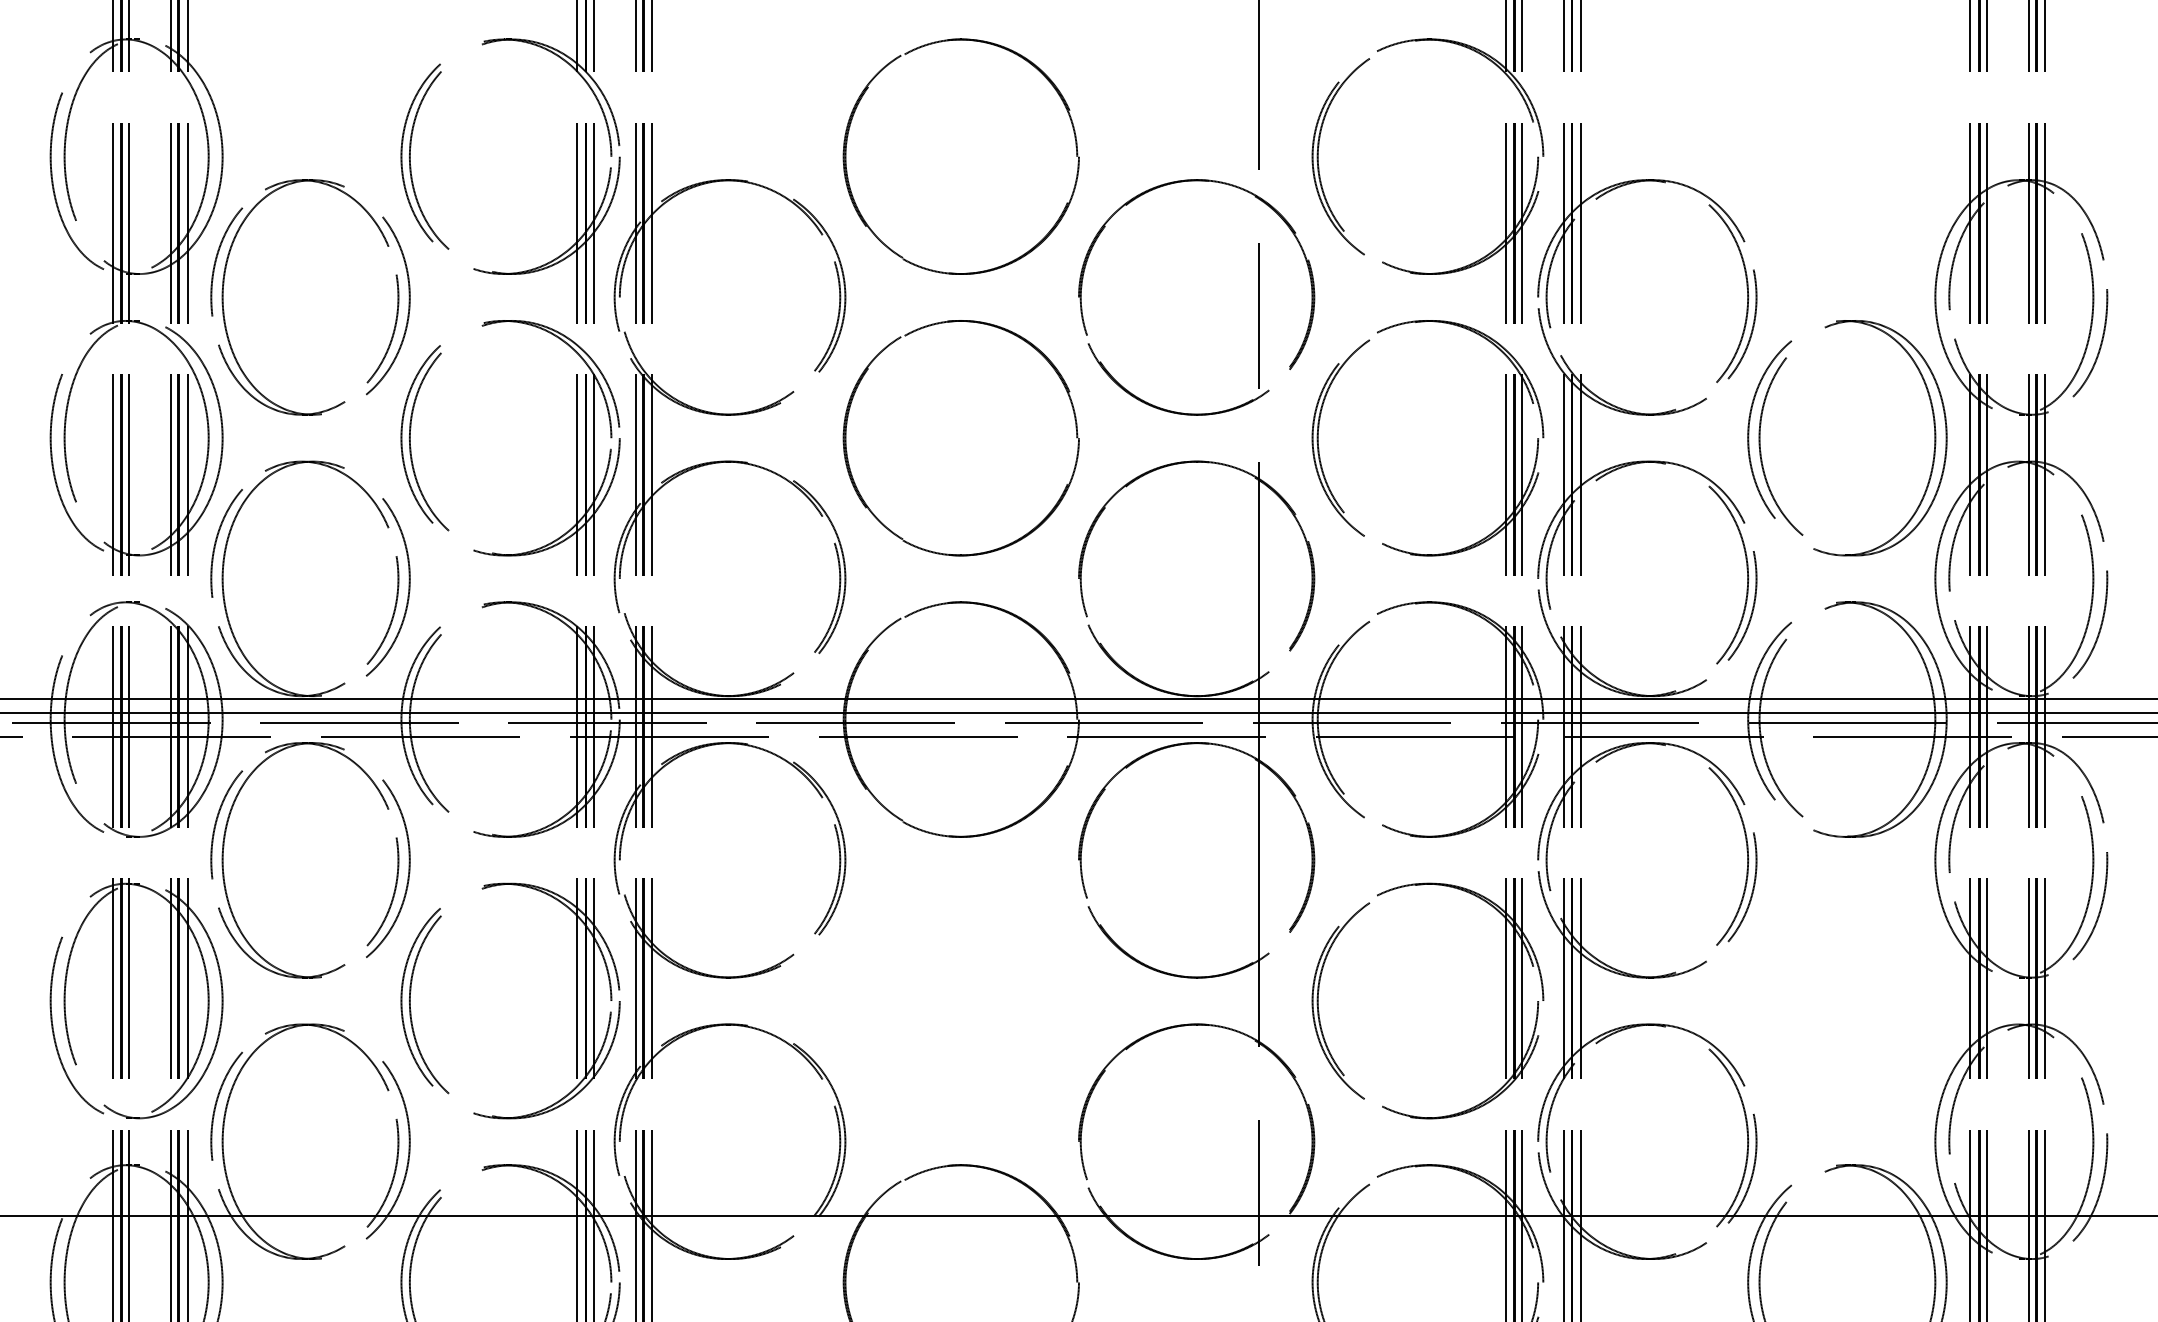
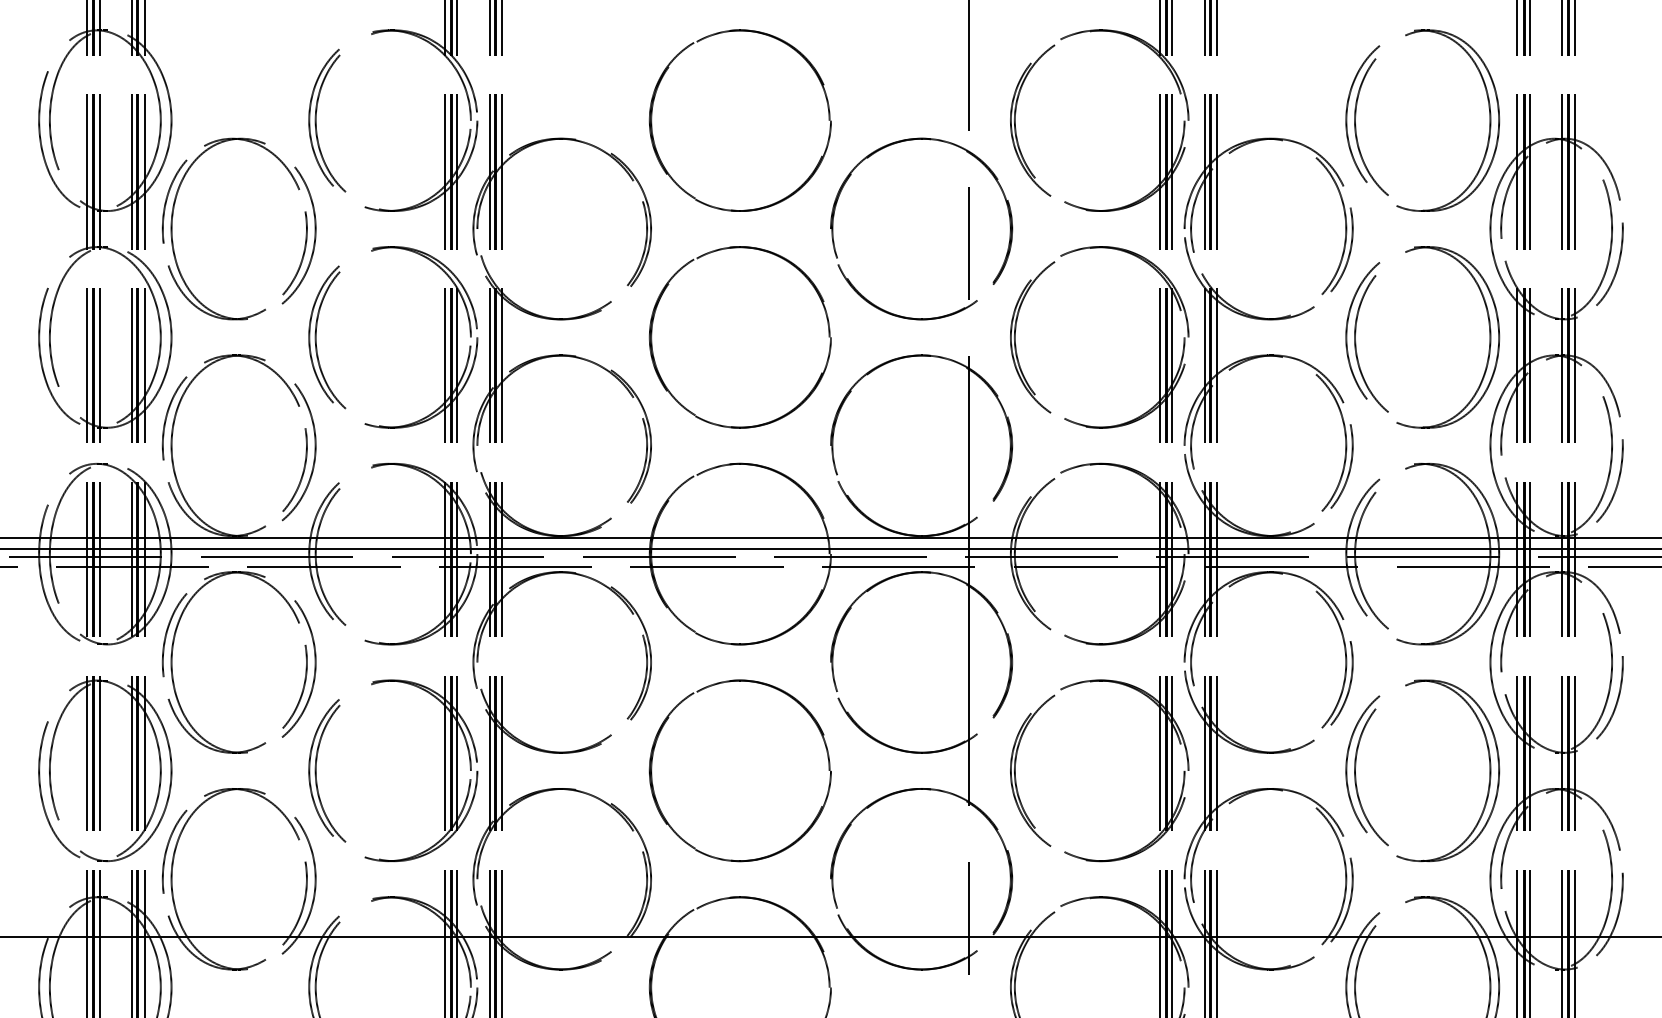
part: (1761, 150) -> (1356, 115), added
part: (1761, 995) -> (1356, 766), added
part: (847, 1000) -> (652, 770), added

